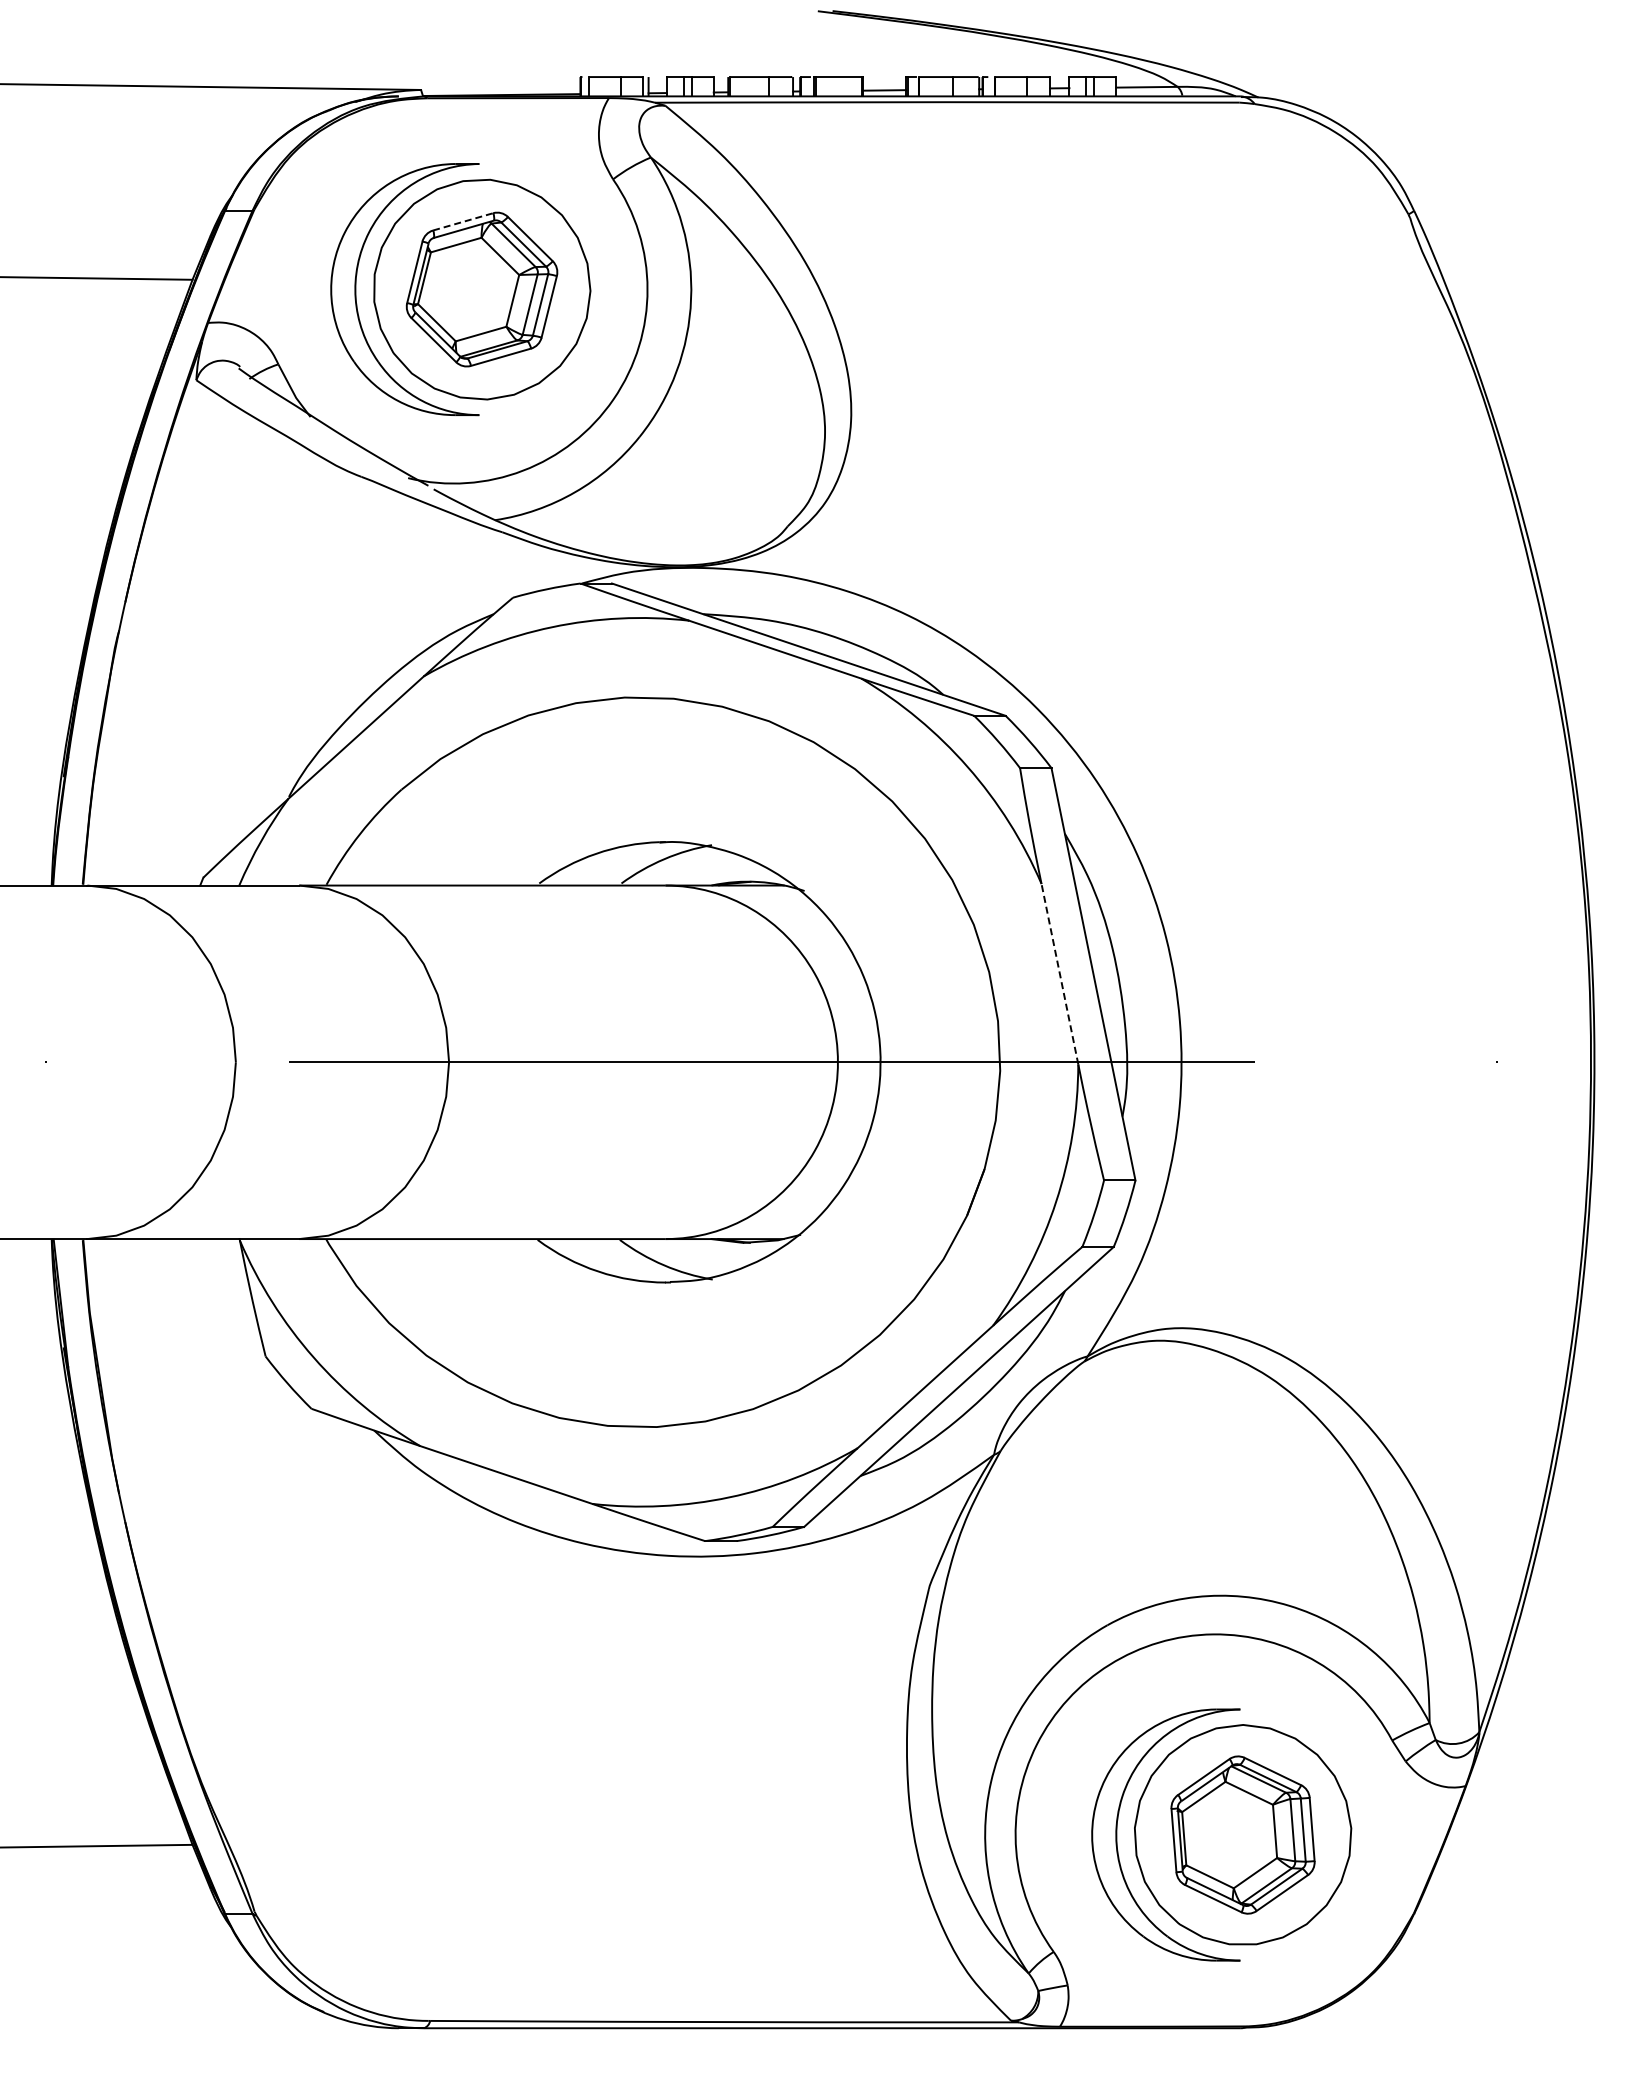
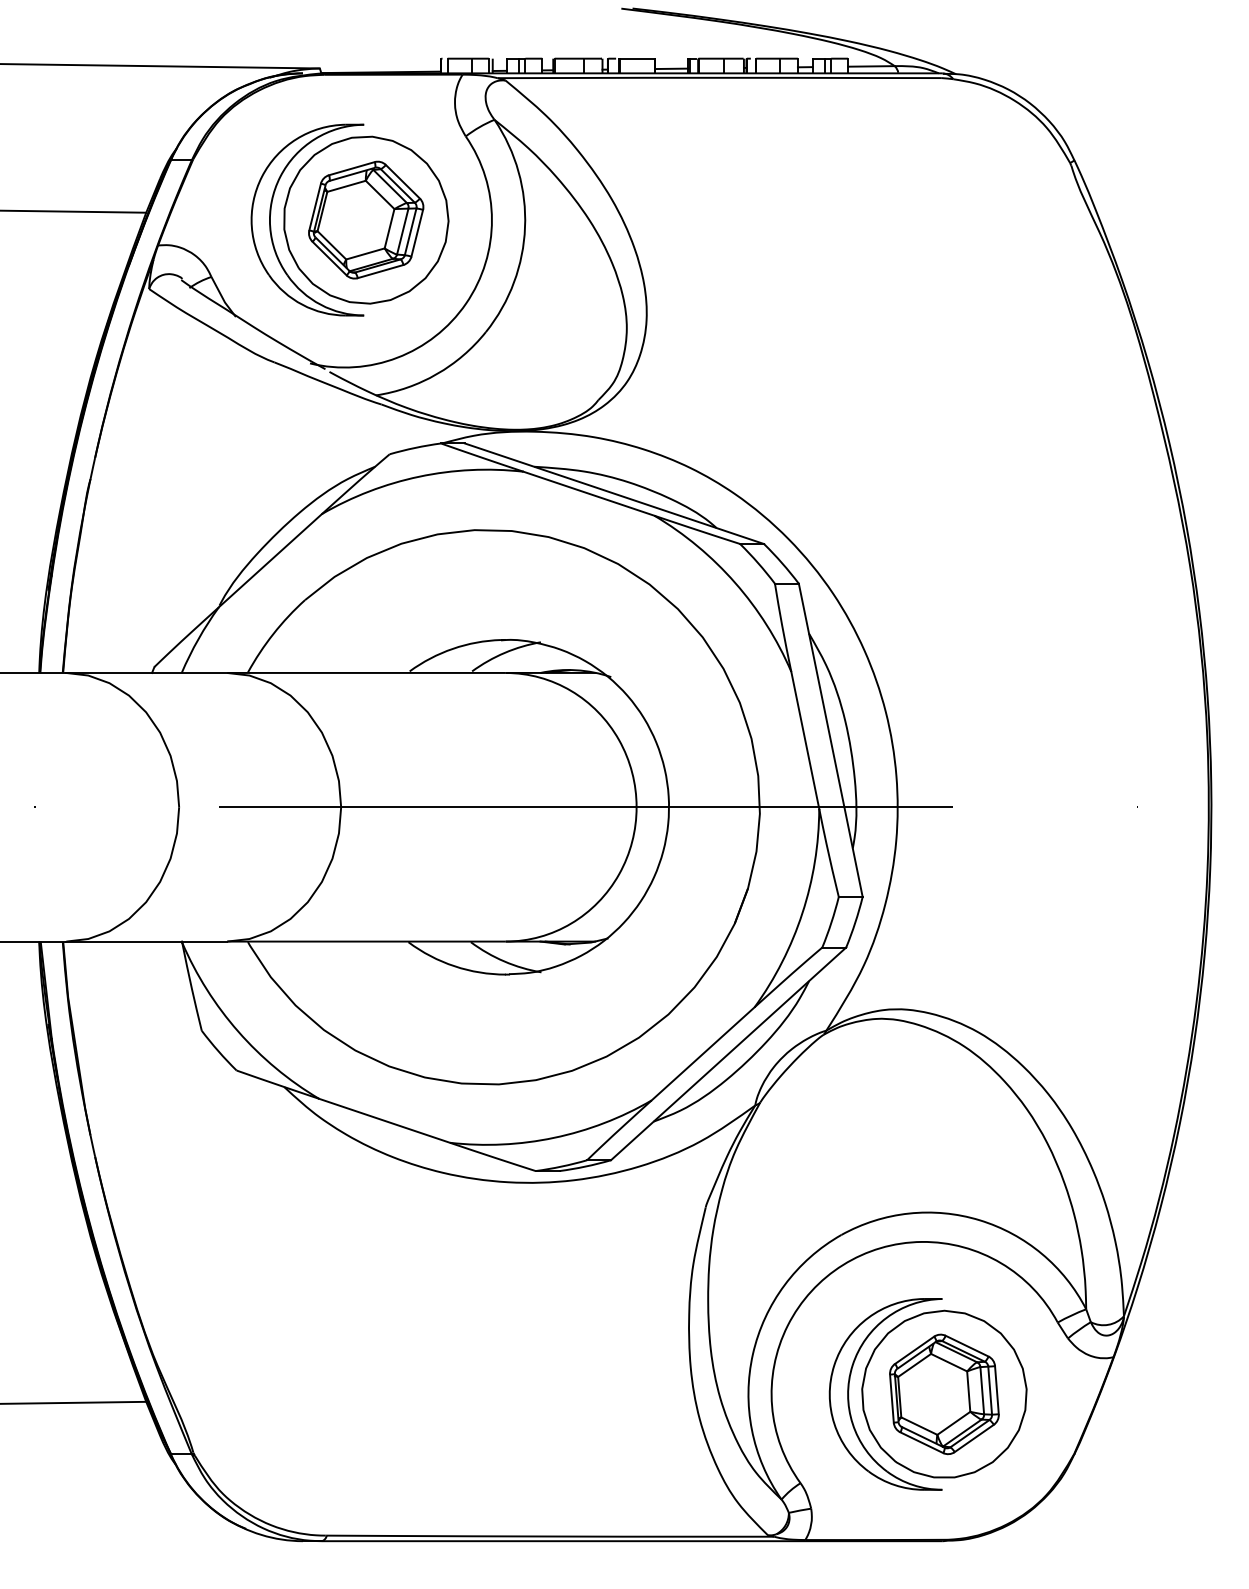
line: (463, 221) -> (352, 168), dashed -> solid
line: (1059, 973) -> (804, 739), dashed -> solid

